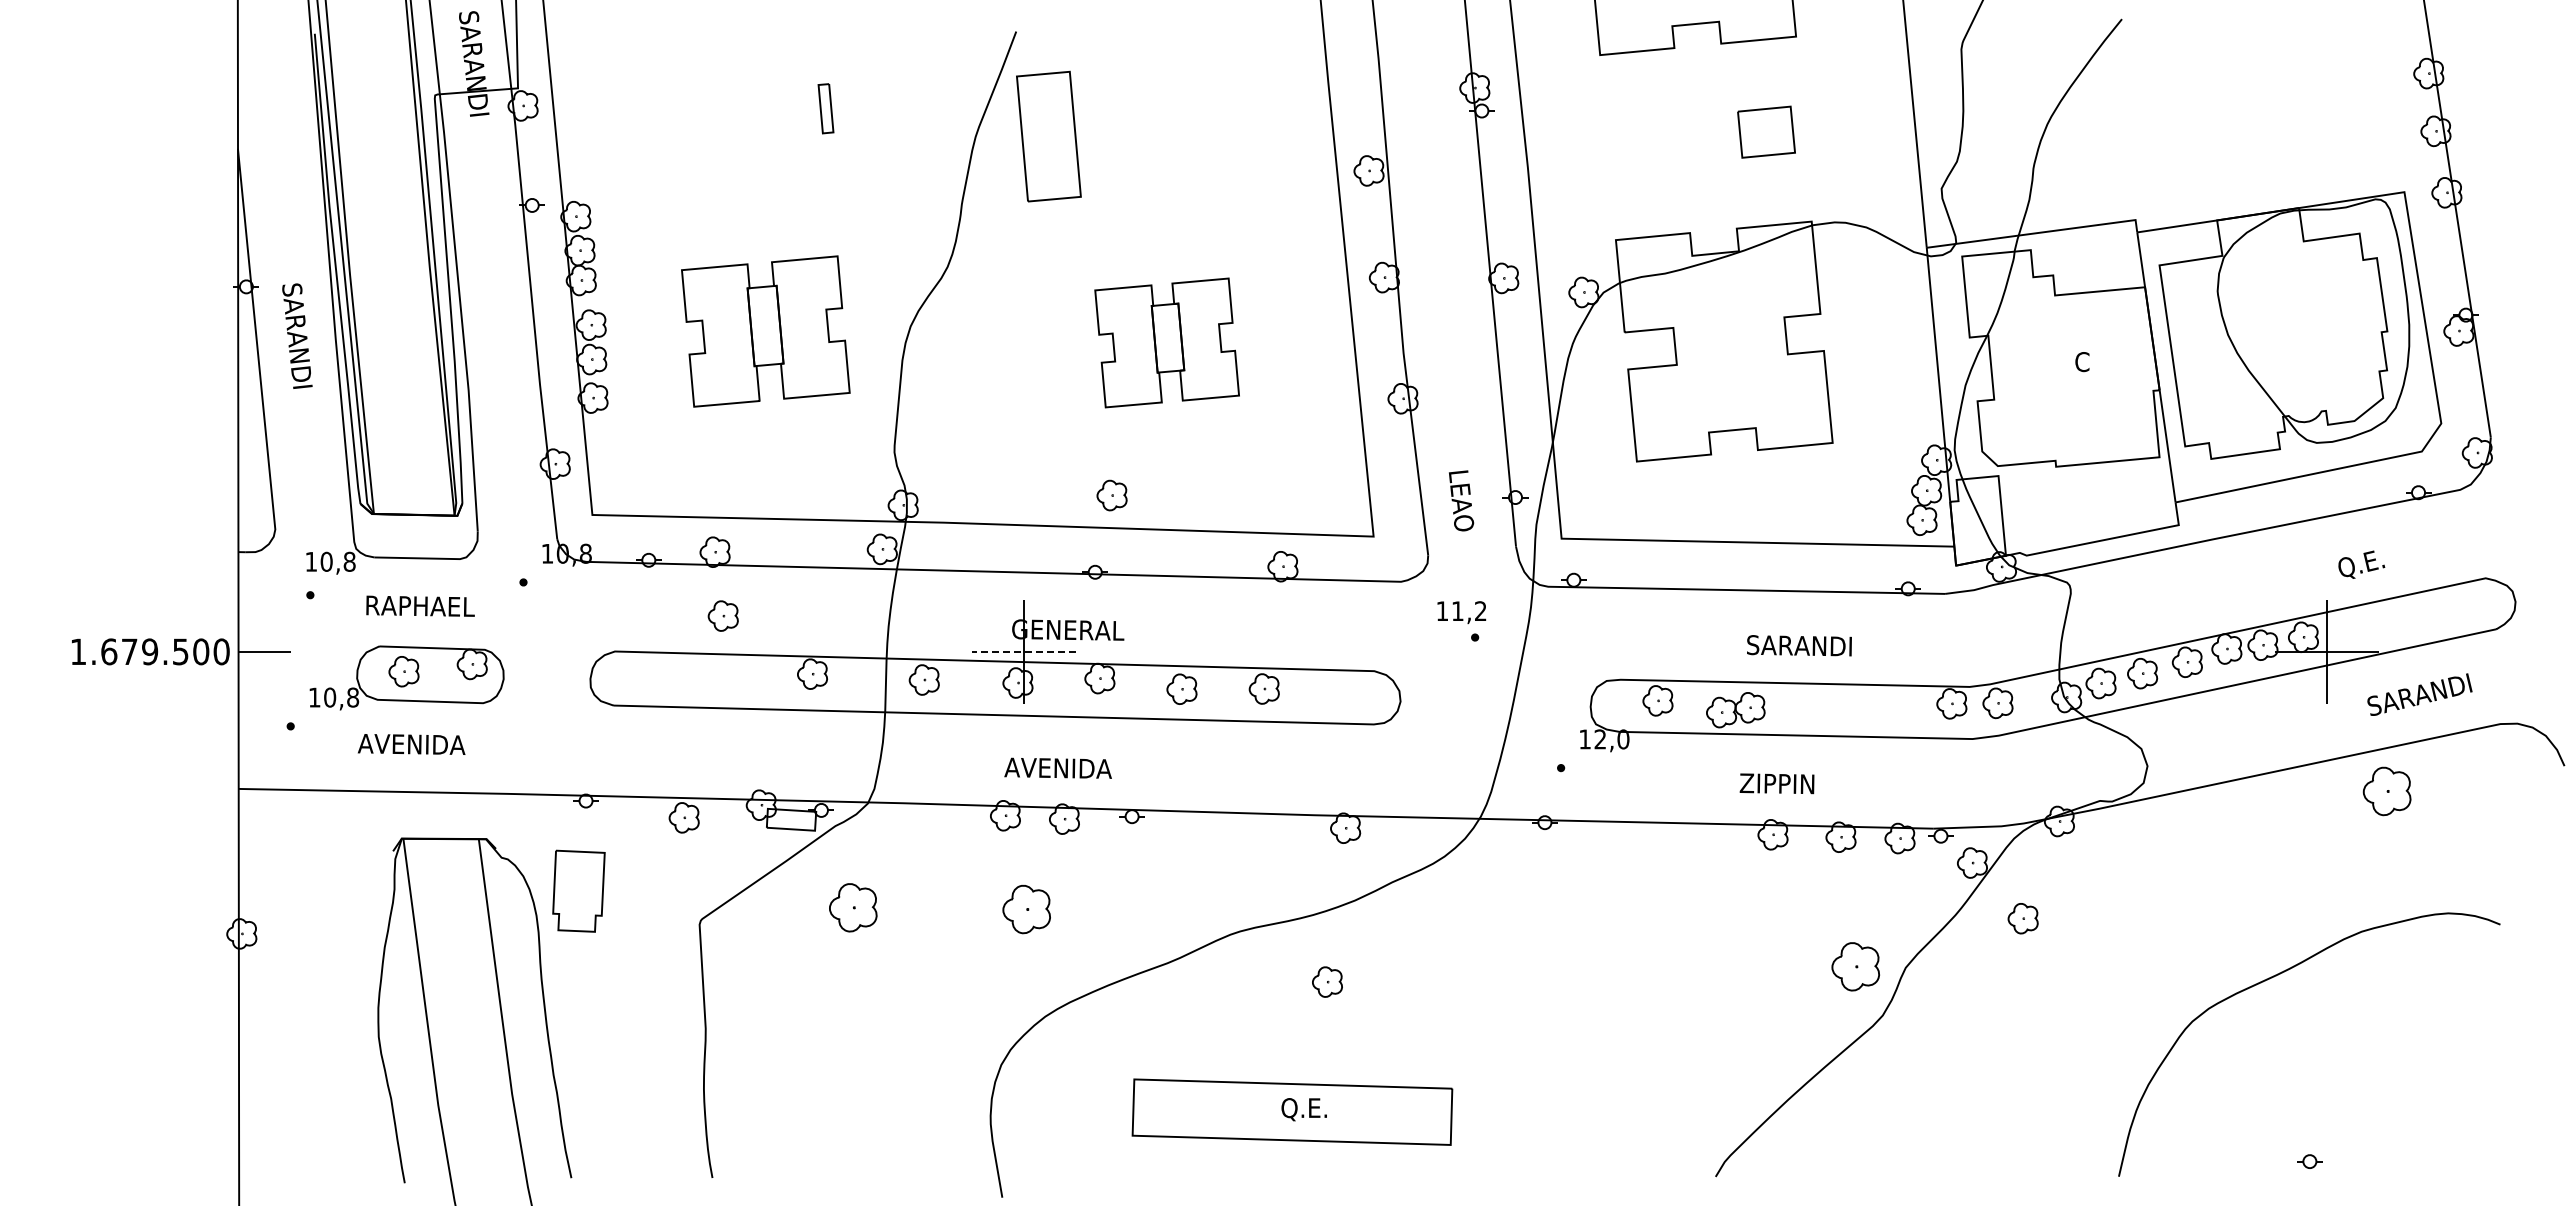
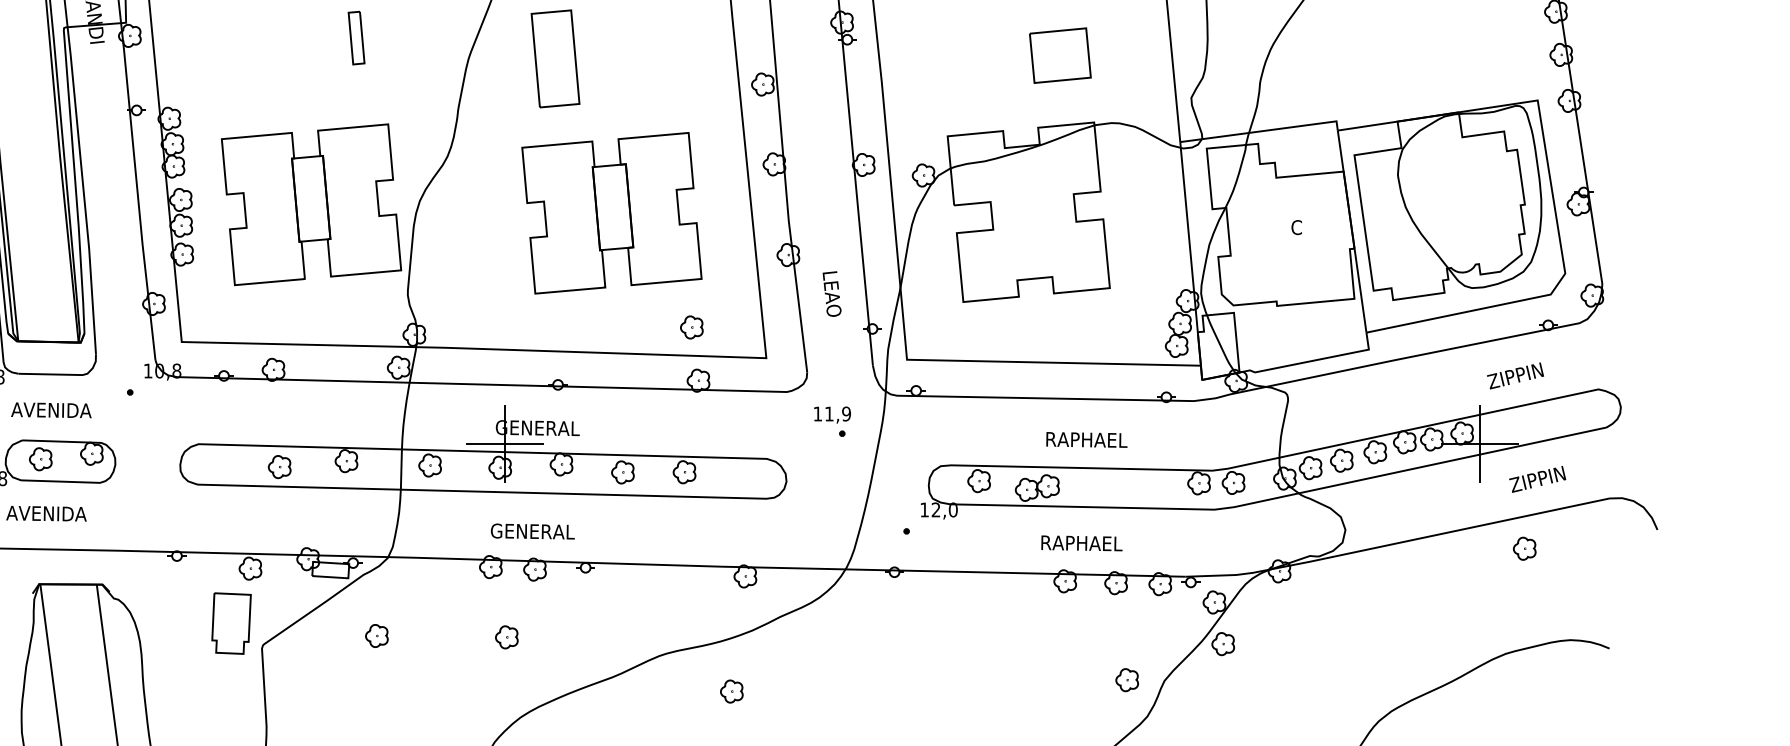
part: (825, 108) -> (356, 37), size x1.43
part: (1766, 131) -> (1060, 55), size x1.43
part: (1048, 136) -> (555, 58), moved
part: (765, 331) -> (311, 204), size x1.43
part: (1166, 342) -> (611, 212), size x1.67
part: (1111, 495) -> (691, 327), moved
text: (1461, 500) -> (832, 293), moved
text: (2374, 560) -> (1515, 376), Q.E. -> ZIPPIN
text: (419, 605) -> (52, 409), RAPHAEL -> AVENIDA
text: (1480, 611) -> (846, 414), 11,2 -> 11,9
part: (722, 615) -> (279, 466), moved
text: (1801, 645) -> (1086, 439), SARANDI -> RAPHAEL
line: (1023, 651) -> (504, 444), dashed -> solid
text: (2419, 694) -> (1548, 476), SARANDI -> ZIPPIN
text: (1060, 767) -> (532, 530), AVENIDA -> GENERAL
text: (1794, 783) -> (1081, 542), ZIPPIN -> RAPHAEL
part: (2386, 790) -> (1524, 548), size x0.62
part: (578, 890) -> (231, 623), moved
part: (852, 907) -> (376, 635), size x0.62
part: (1026, 909) -> (506, 637), size x0.62
part: (2022, 918) -> (1222, 643), moved
part: (1855, 966) -> (1126, 679), size x0.62

